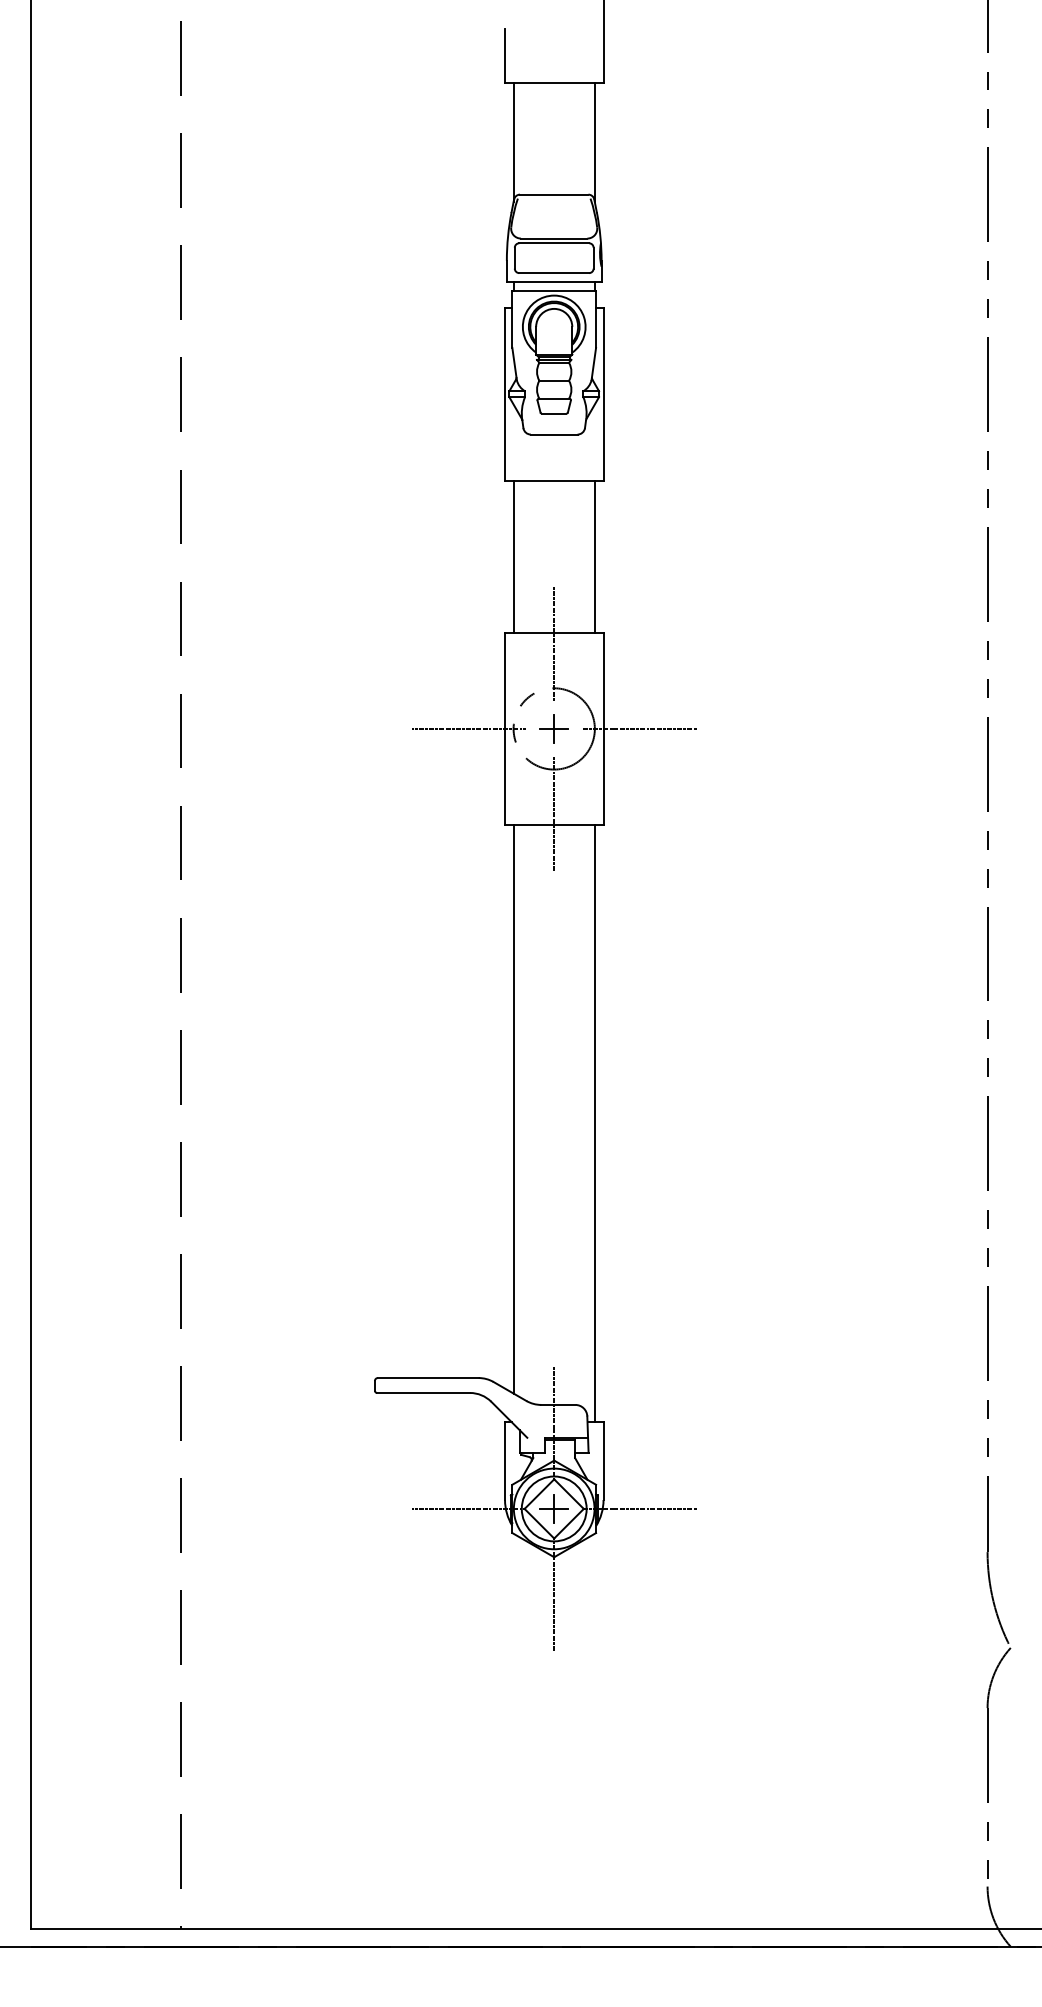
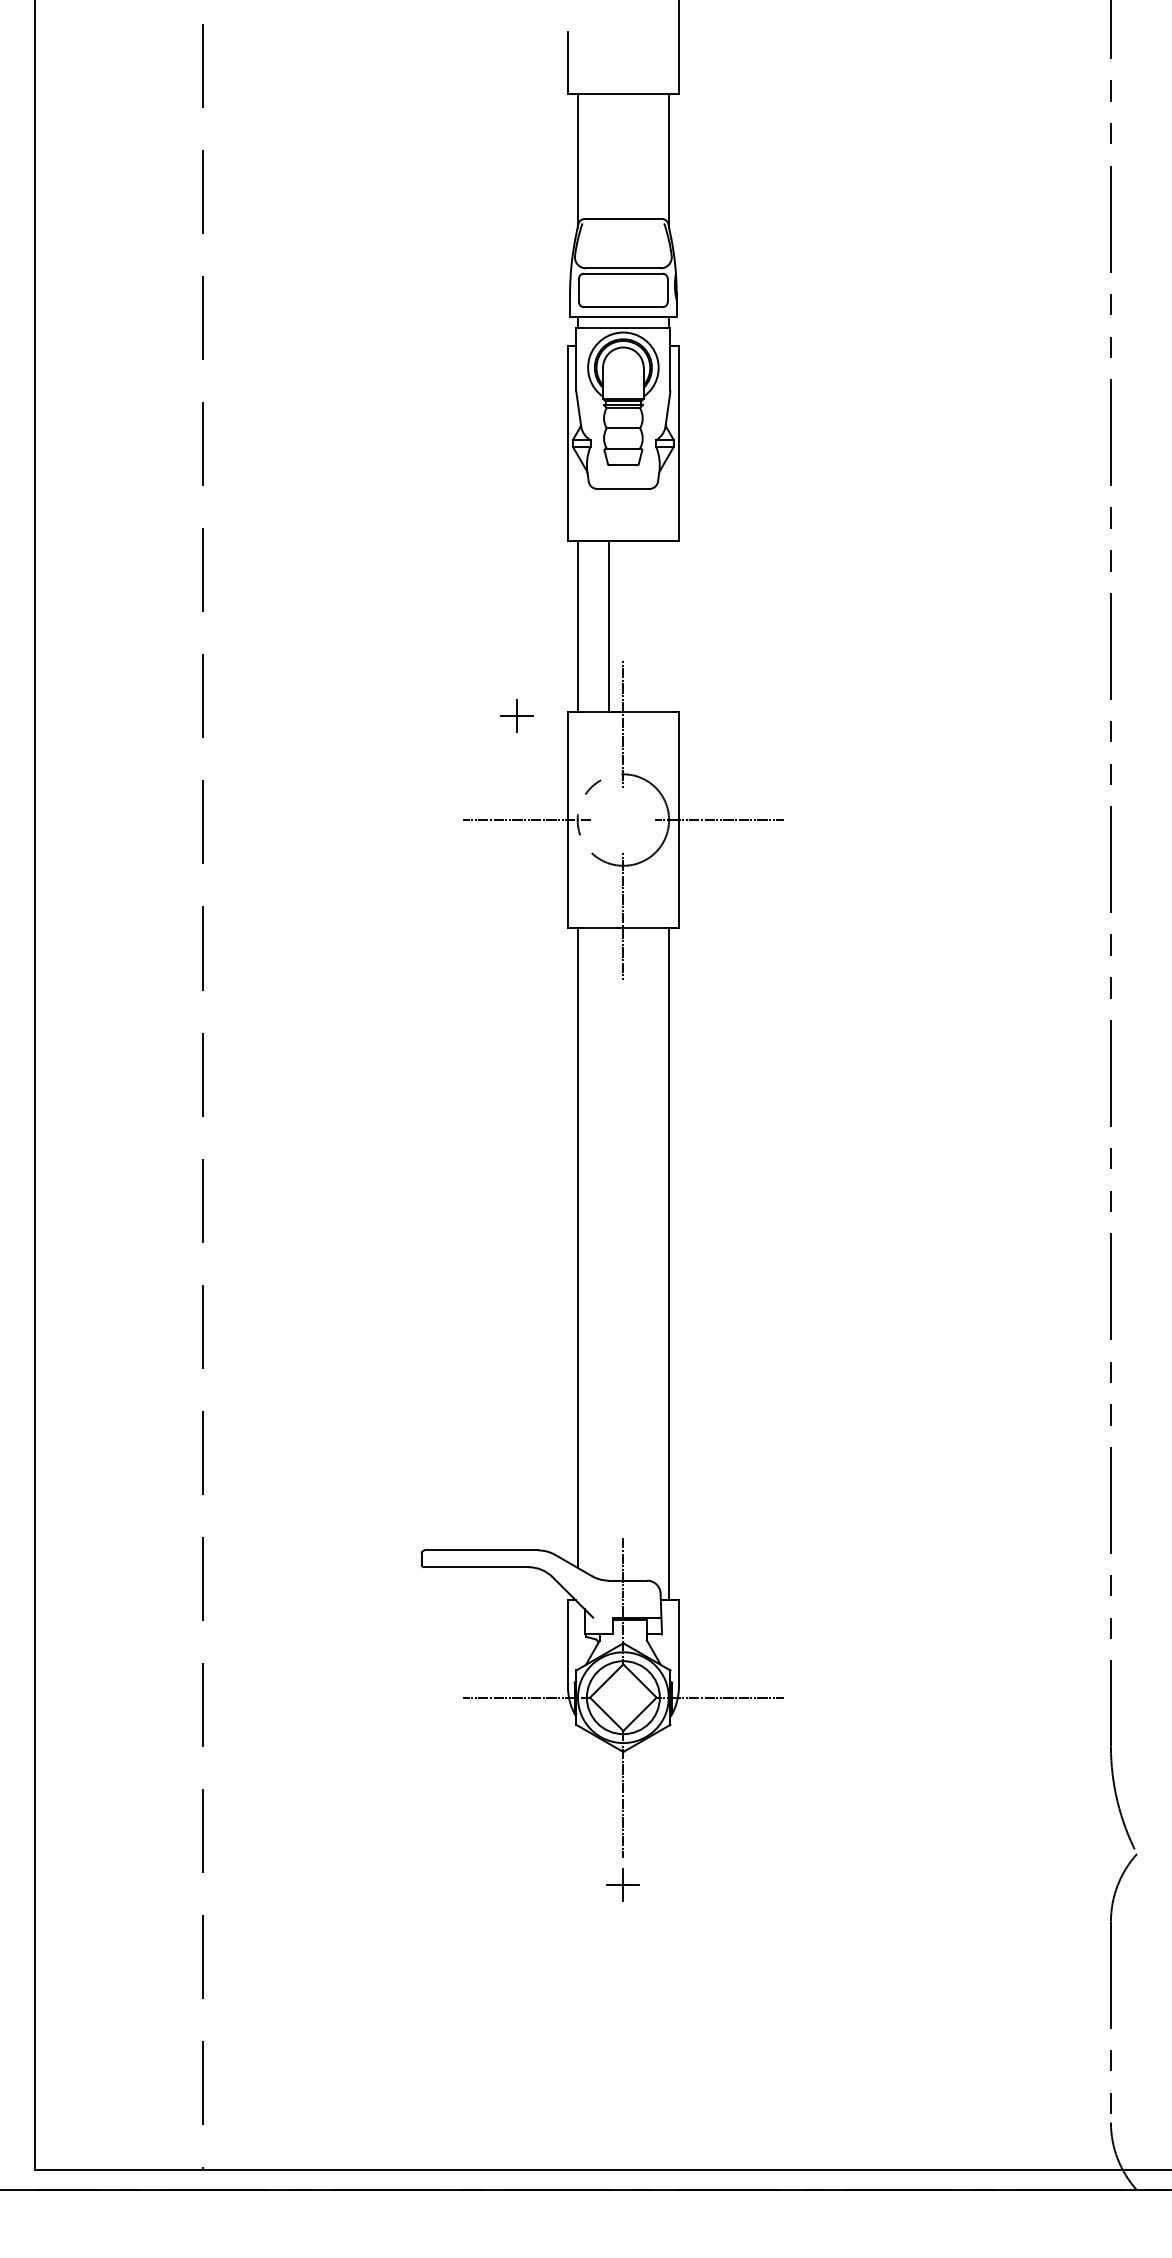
line: (595, 556) -> (609, 626), moved
part: (553, 728) -> (516, 715), moved
part: (553, 1508) -> (622, 1884), moved

